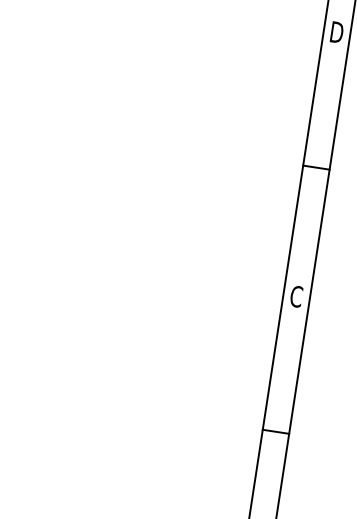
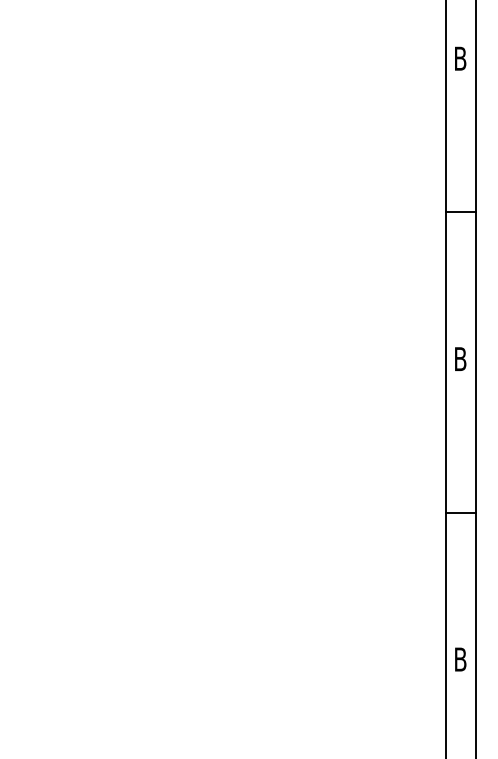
text: (336, 32) -> (460, 58), D -> B
text: (296, 296) -> (460, 358), C -> B

